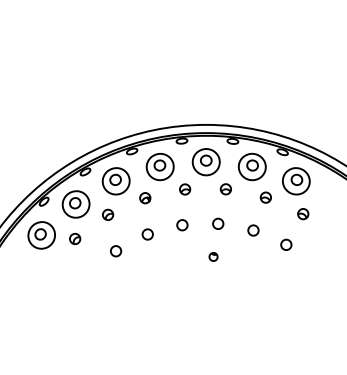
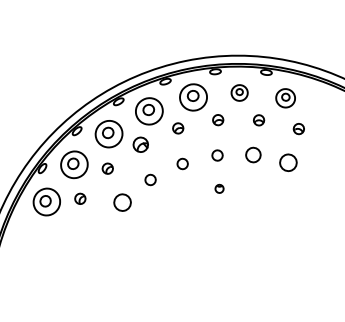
part: (252, 166) -> (239, 92), size x0.6
part: (296, 181) -> (285, 98), size x0.7
part: (145, 198) -> (141, 145), size x1.4
circle: (253, 230) -> (253, 154), size x1.4
circle: (286, 244) -> (288, 162), size x1.6
circle: (116, 251) -> (123, 202), size x1.6

